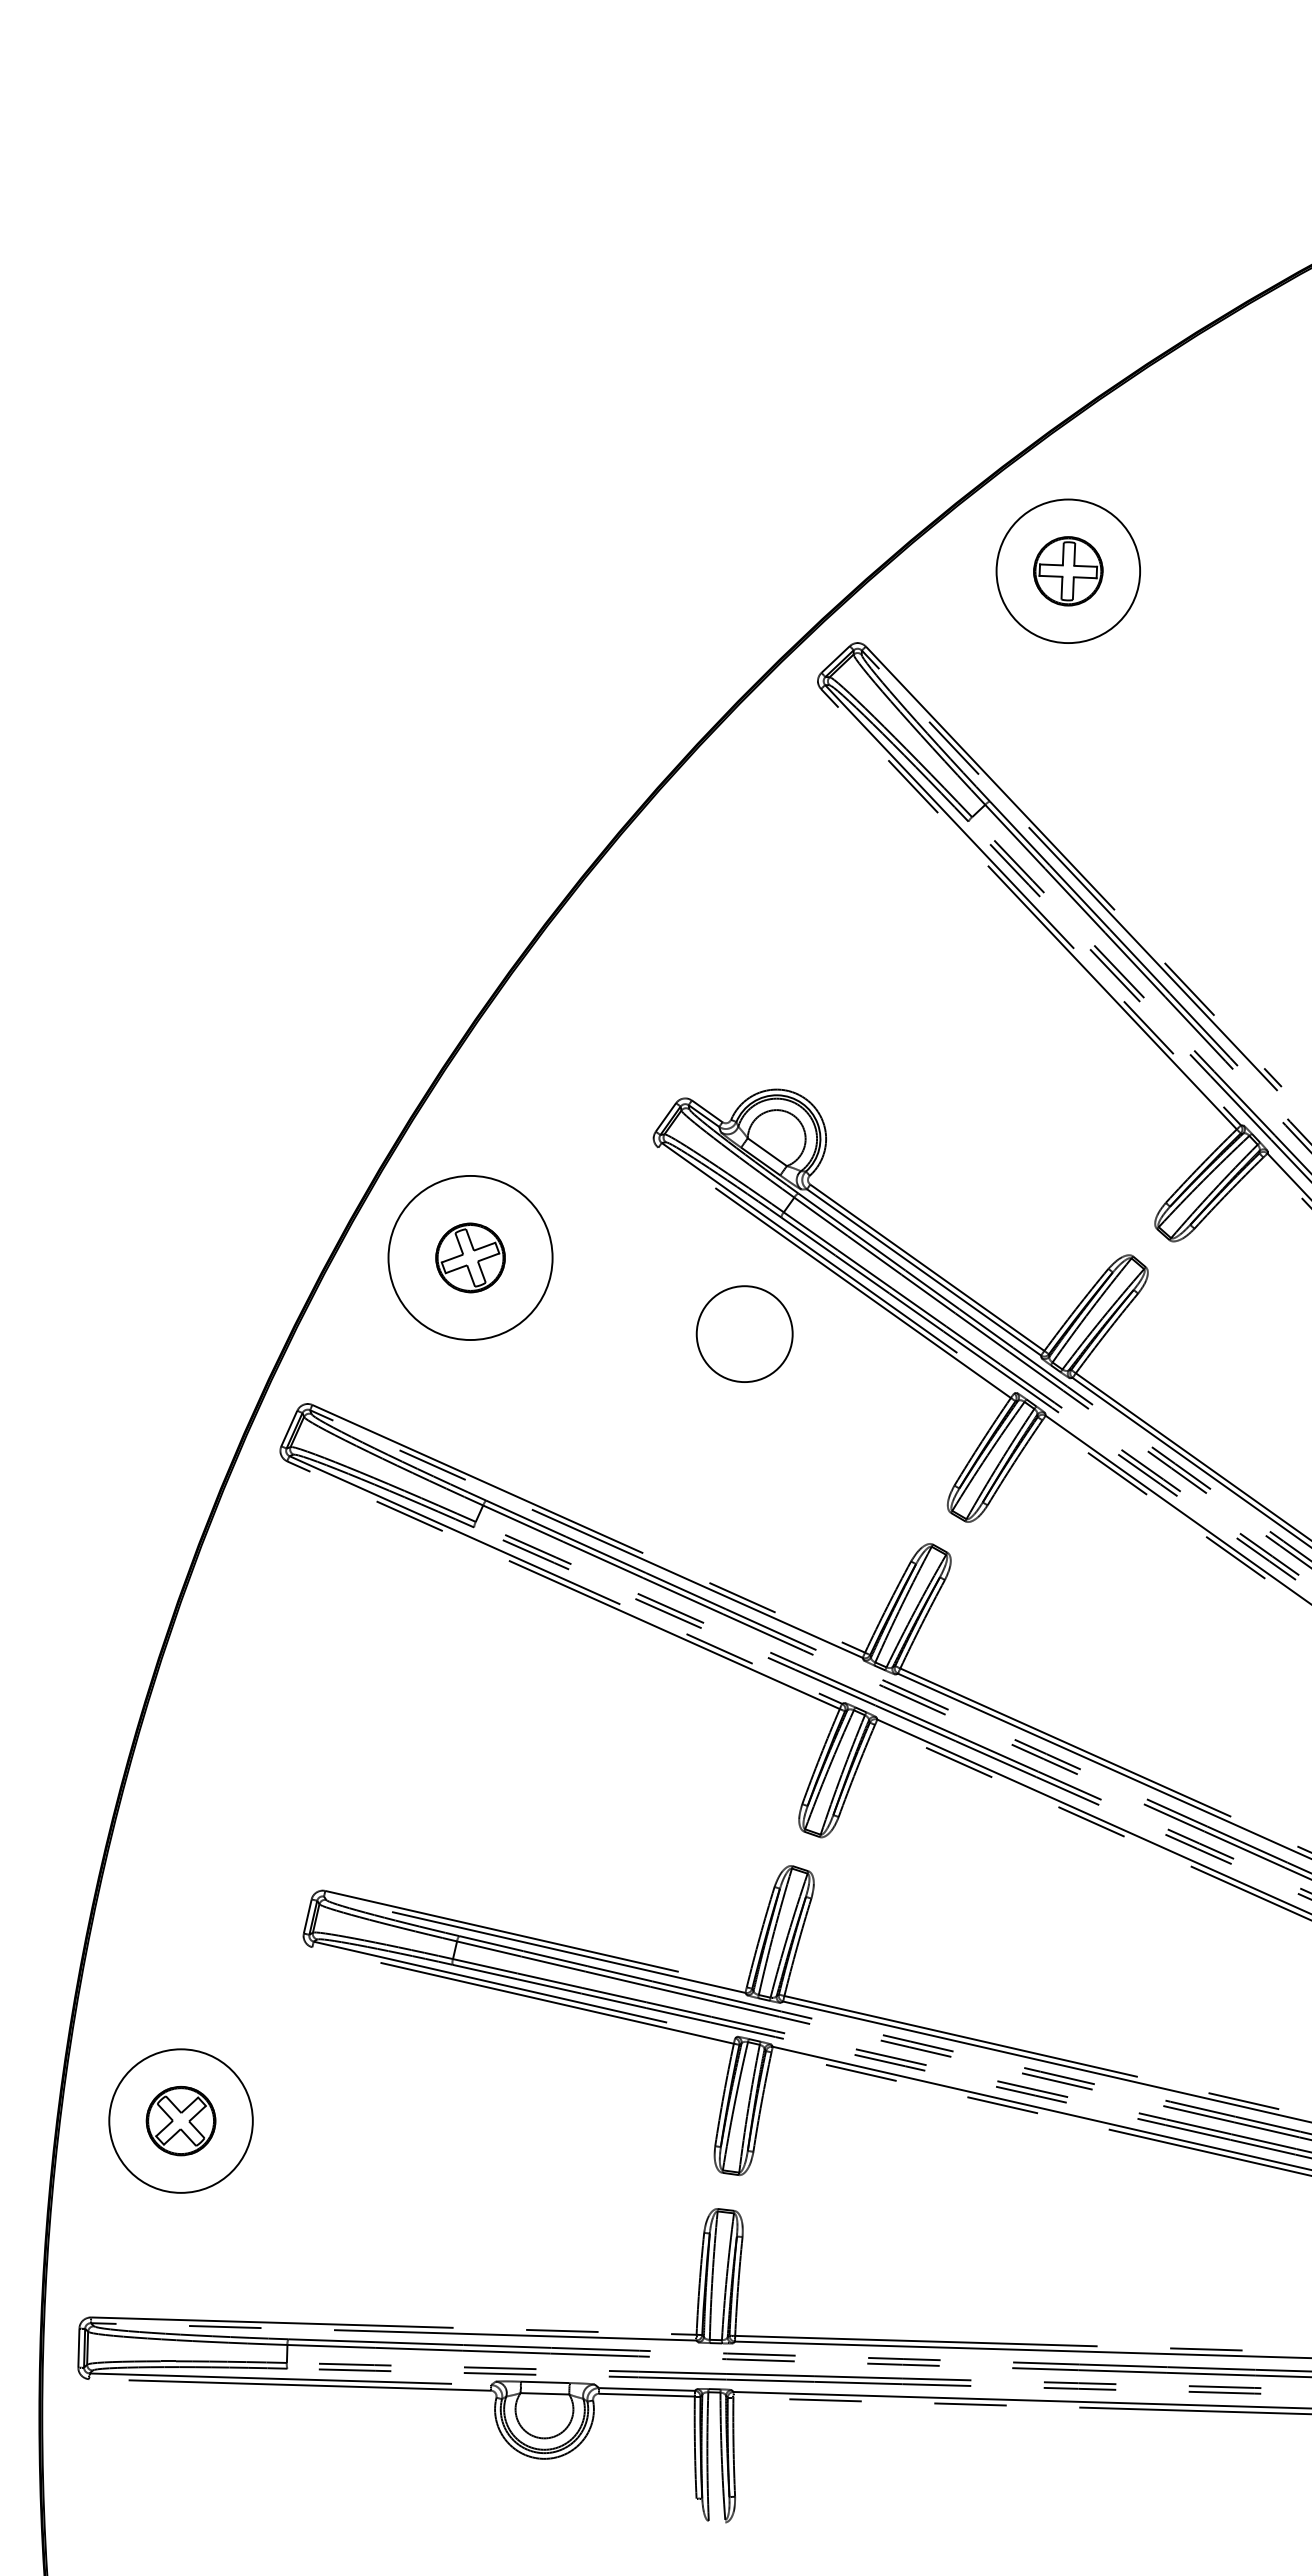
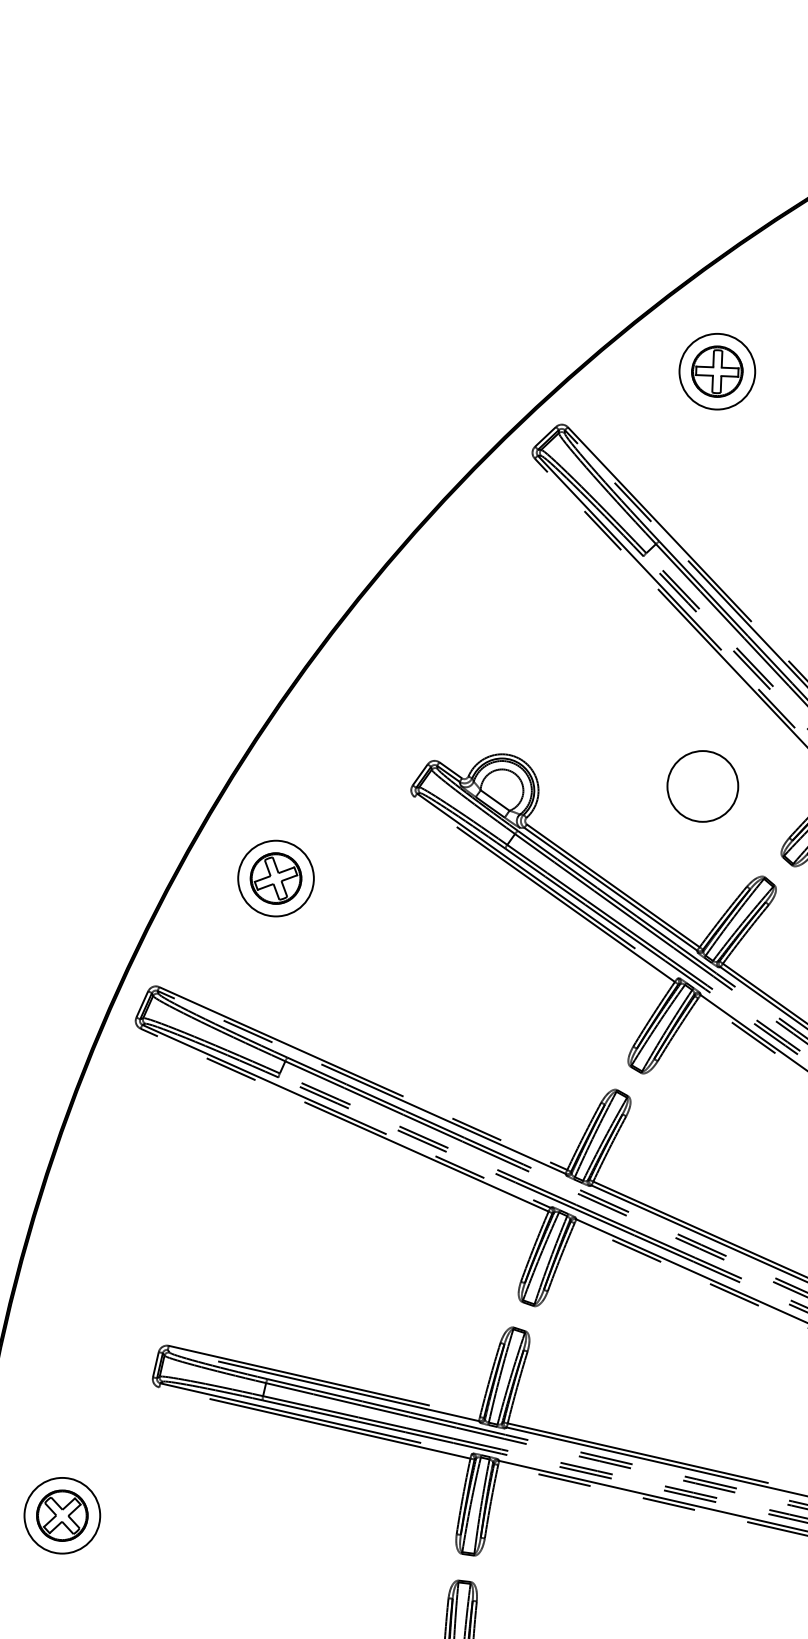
circle: (1068, 571) -> (717, 371), size x0.71
circle: (470, 1257) -> (276, 878), size x0.62
circle: (744, 1333) -> (702, 785), moved
circle: (180, 2120) -> (61, 1515), size x0.71

